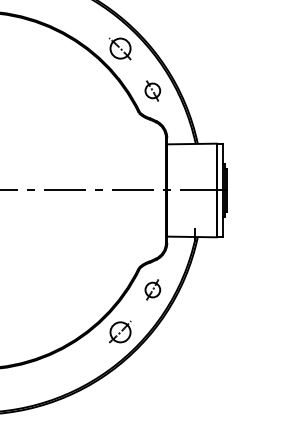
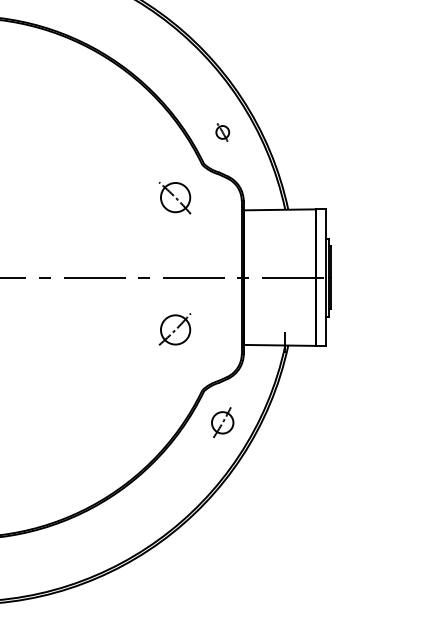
part: (120, 48) -> (175, 197), moved
part: (152, 90) -> (222, 131), size x0.6
part: (120, 331) -> (175, 328), moved

